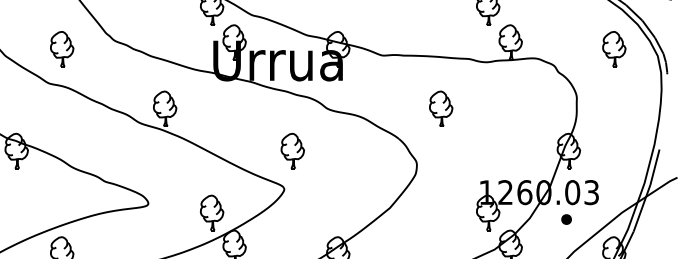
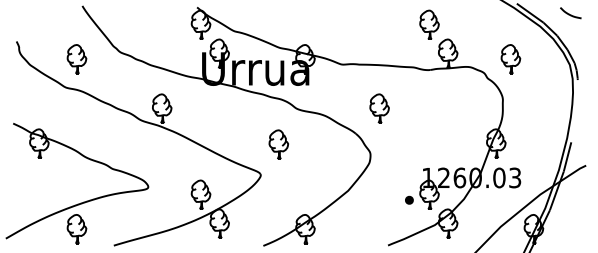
part: (613, 49) -> (510, 59), moved
part: (441, 108) -> (379, 108), moved
part: (292, 150) -> (278, 144), moved
part: (566, 218) -> (409, 199), moved

